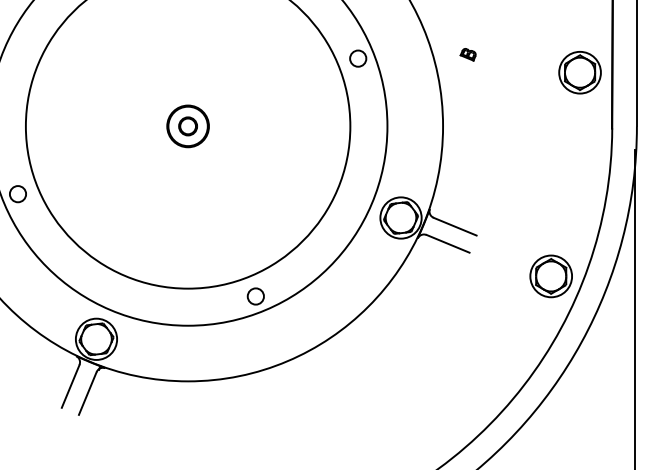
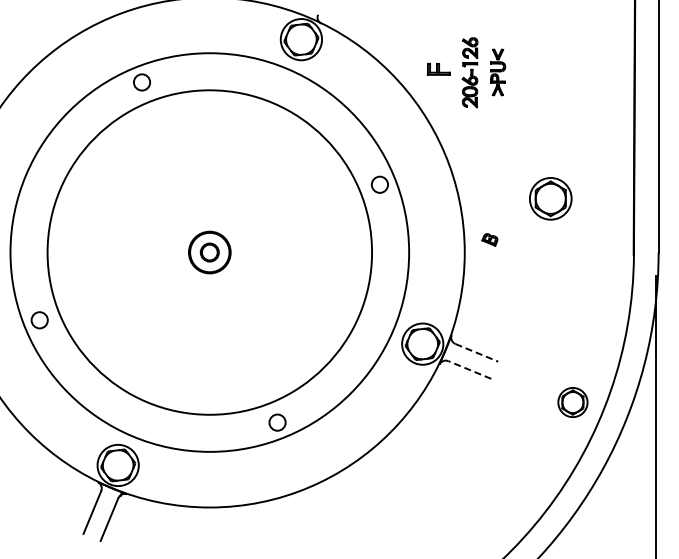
part: (467, 54) -> (489, 239), moved
part: (579, 72) -> (550, 198), moved
line: (455, 227) -> (477, 353), solid -> dashed
line: (447, 243) -> (469, 369), solid -> dashed
part: (550, 276) -> (572, 402), size x0.7

